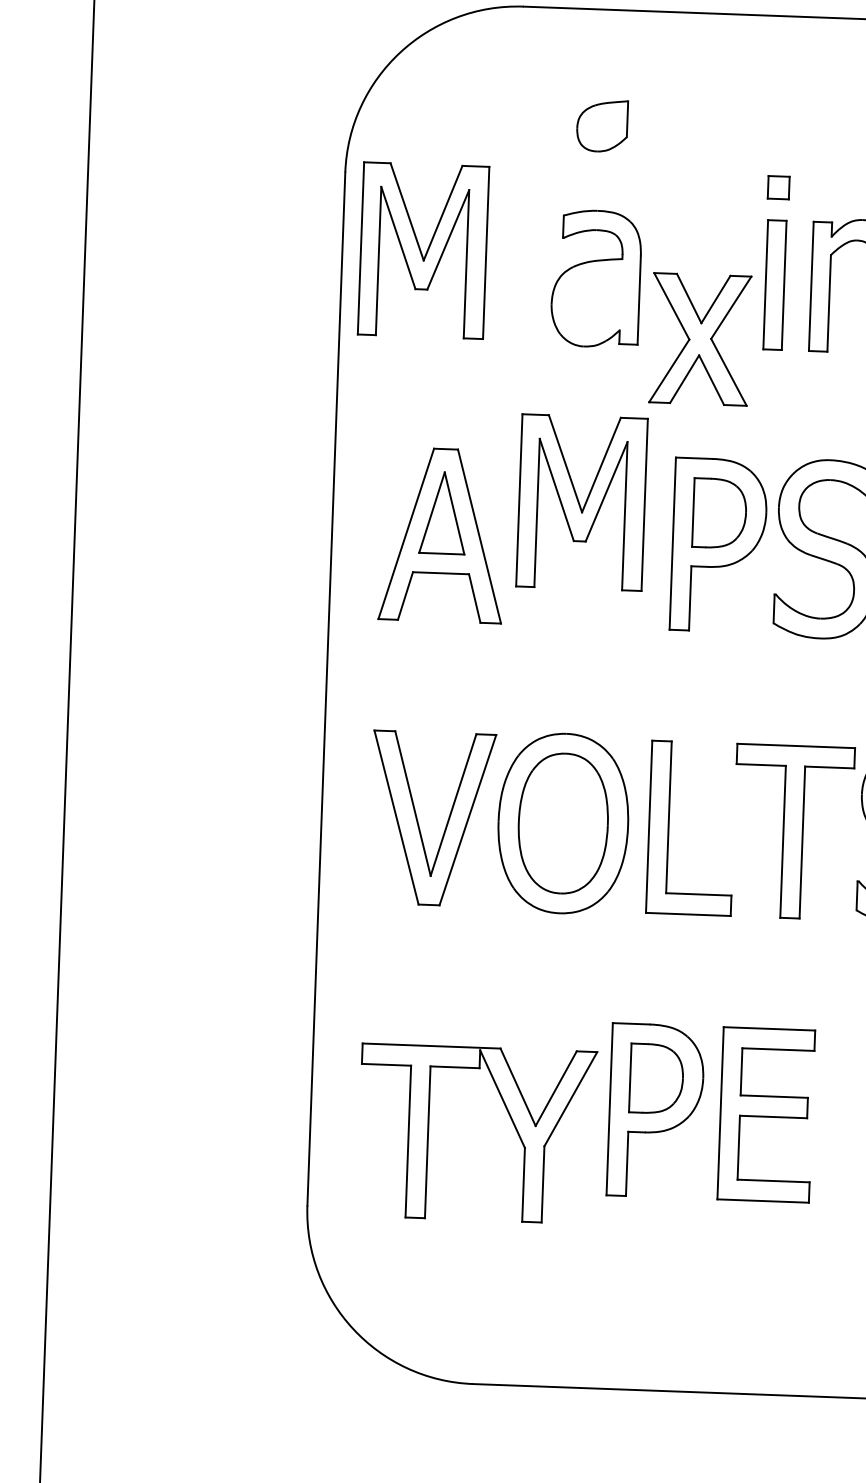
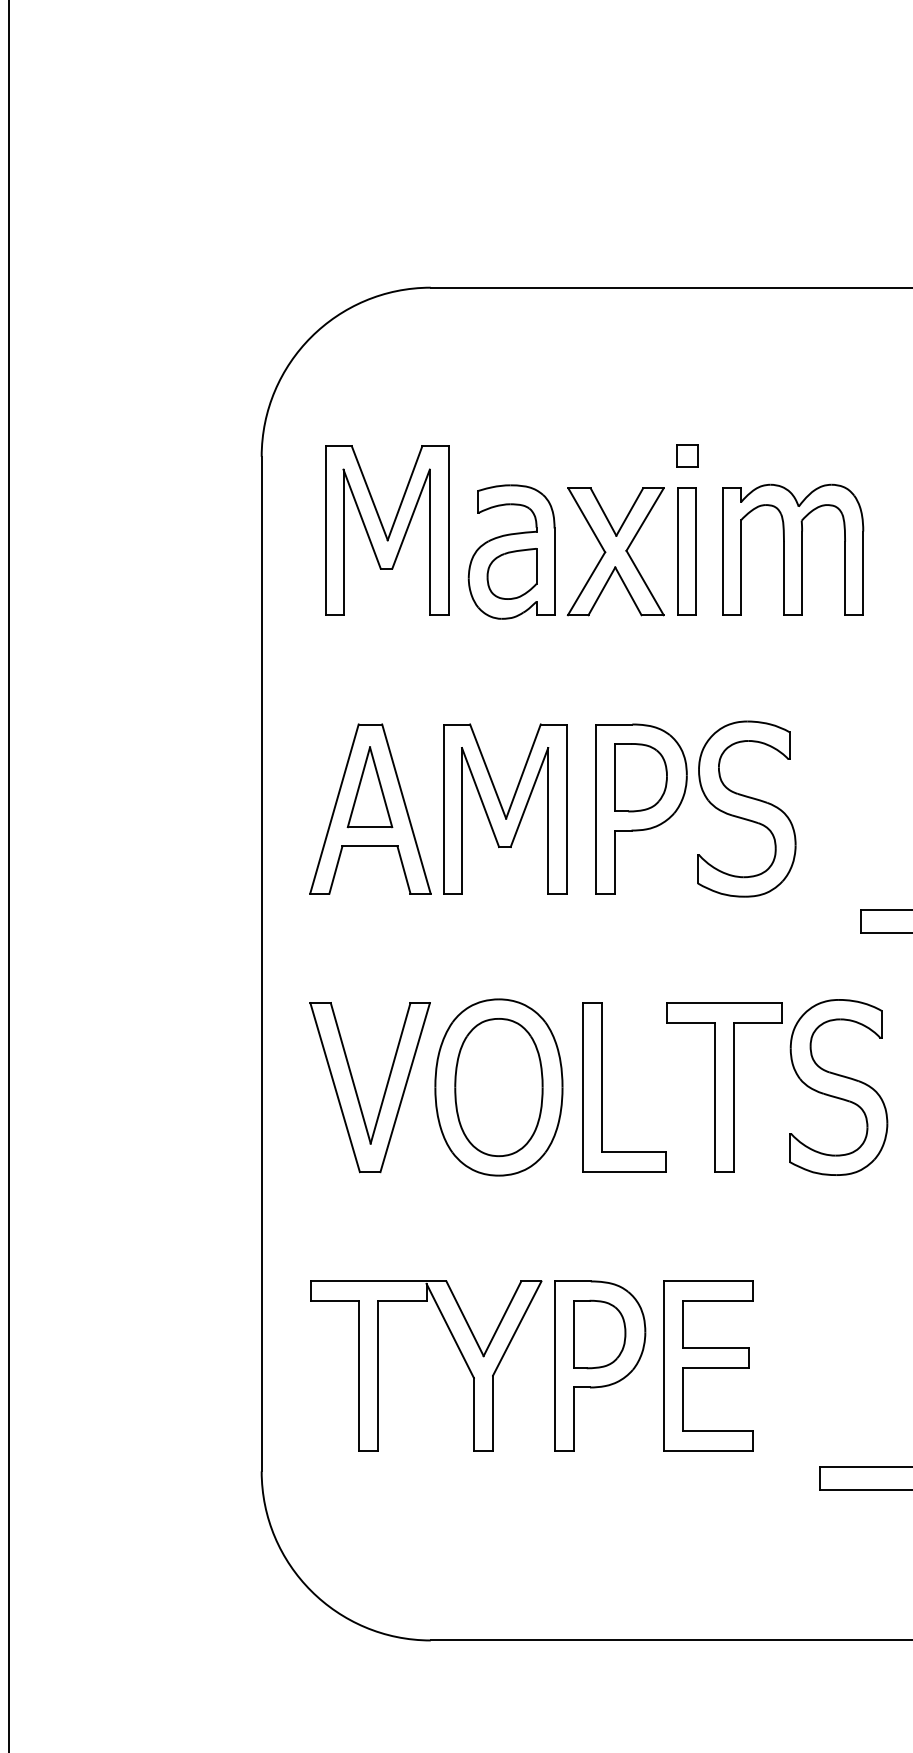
part: (601, 125) -> (511, 573), moved
part: (423, 250) -> (387, 530), moved
part: (699, 339) -> (615, 551), moved
part: (581, 502) -> (505, 808), moved
part: (510, 1118) -> (458, 1349), moved

